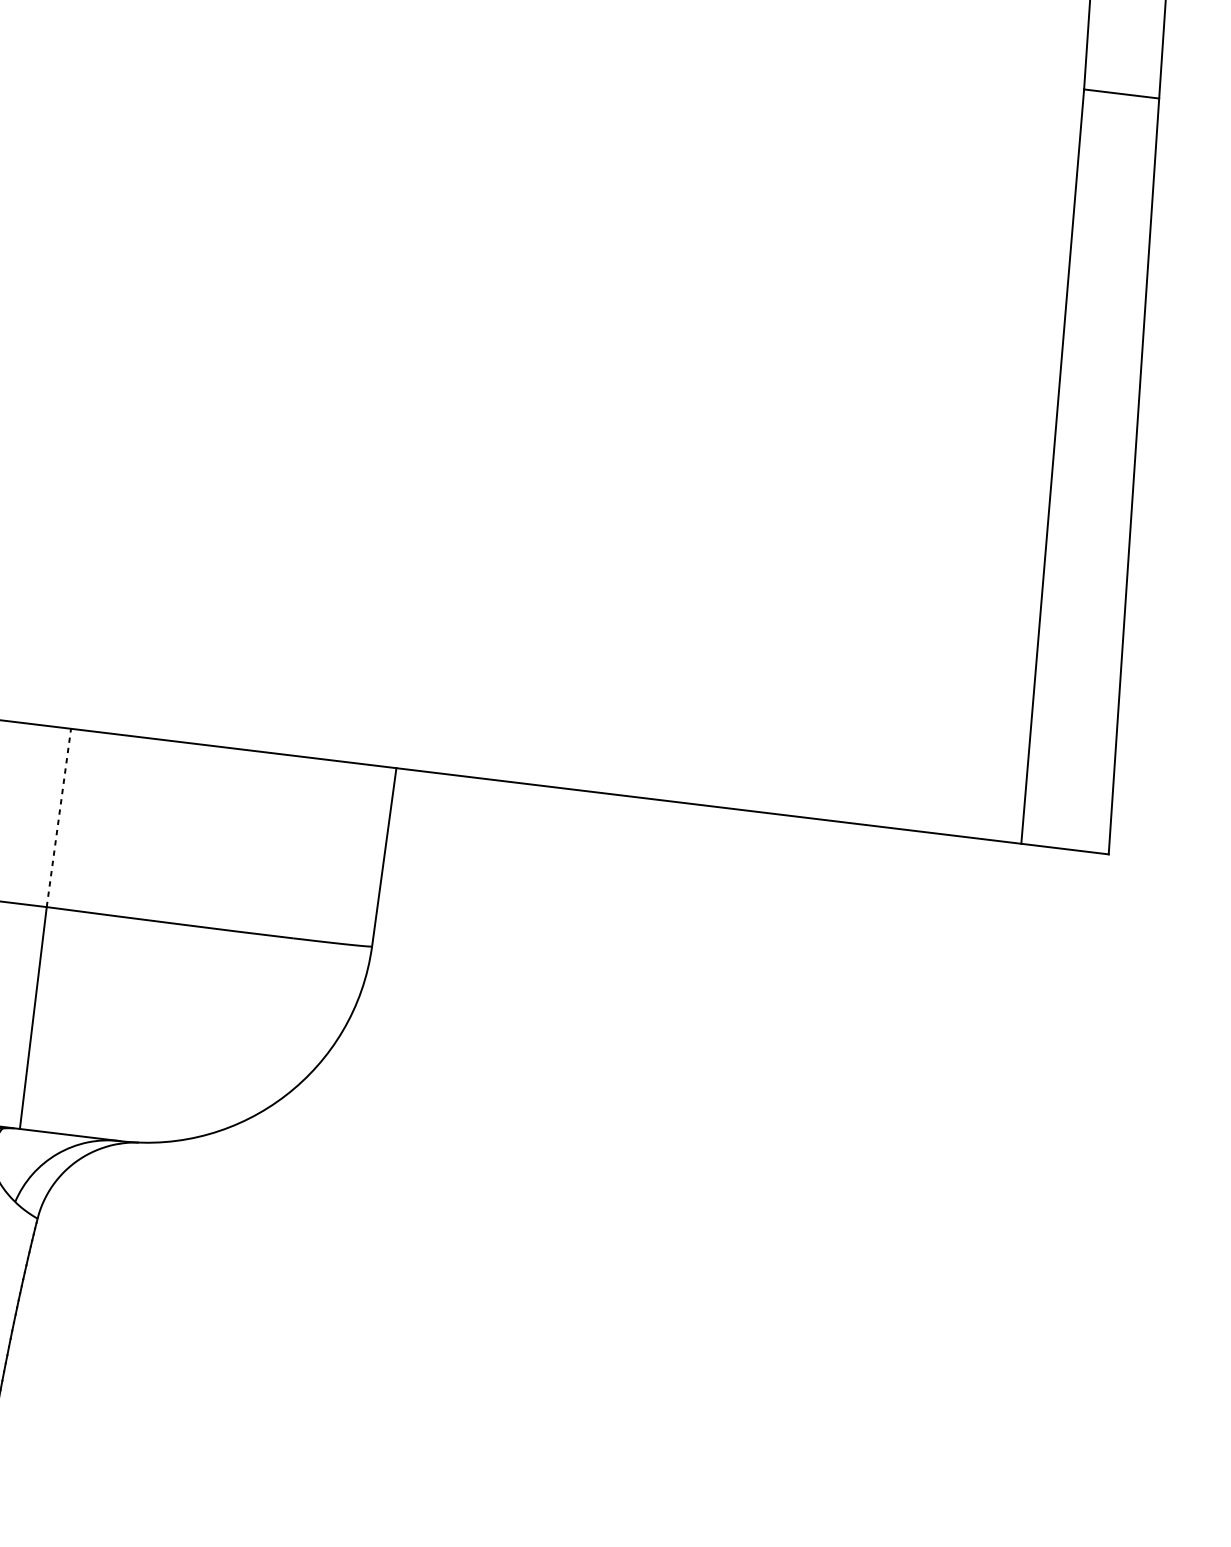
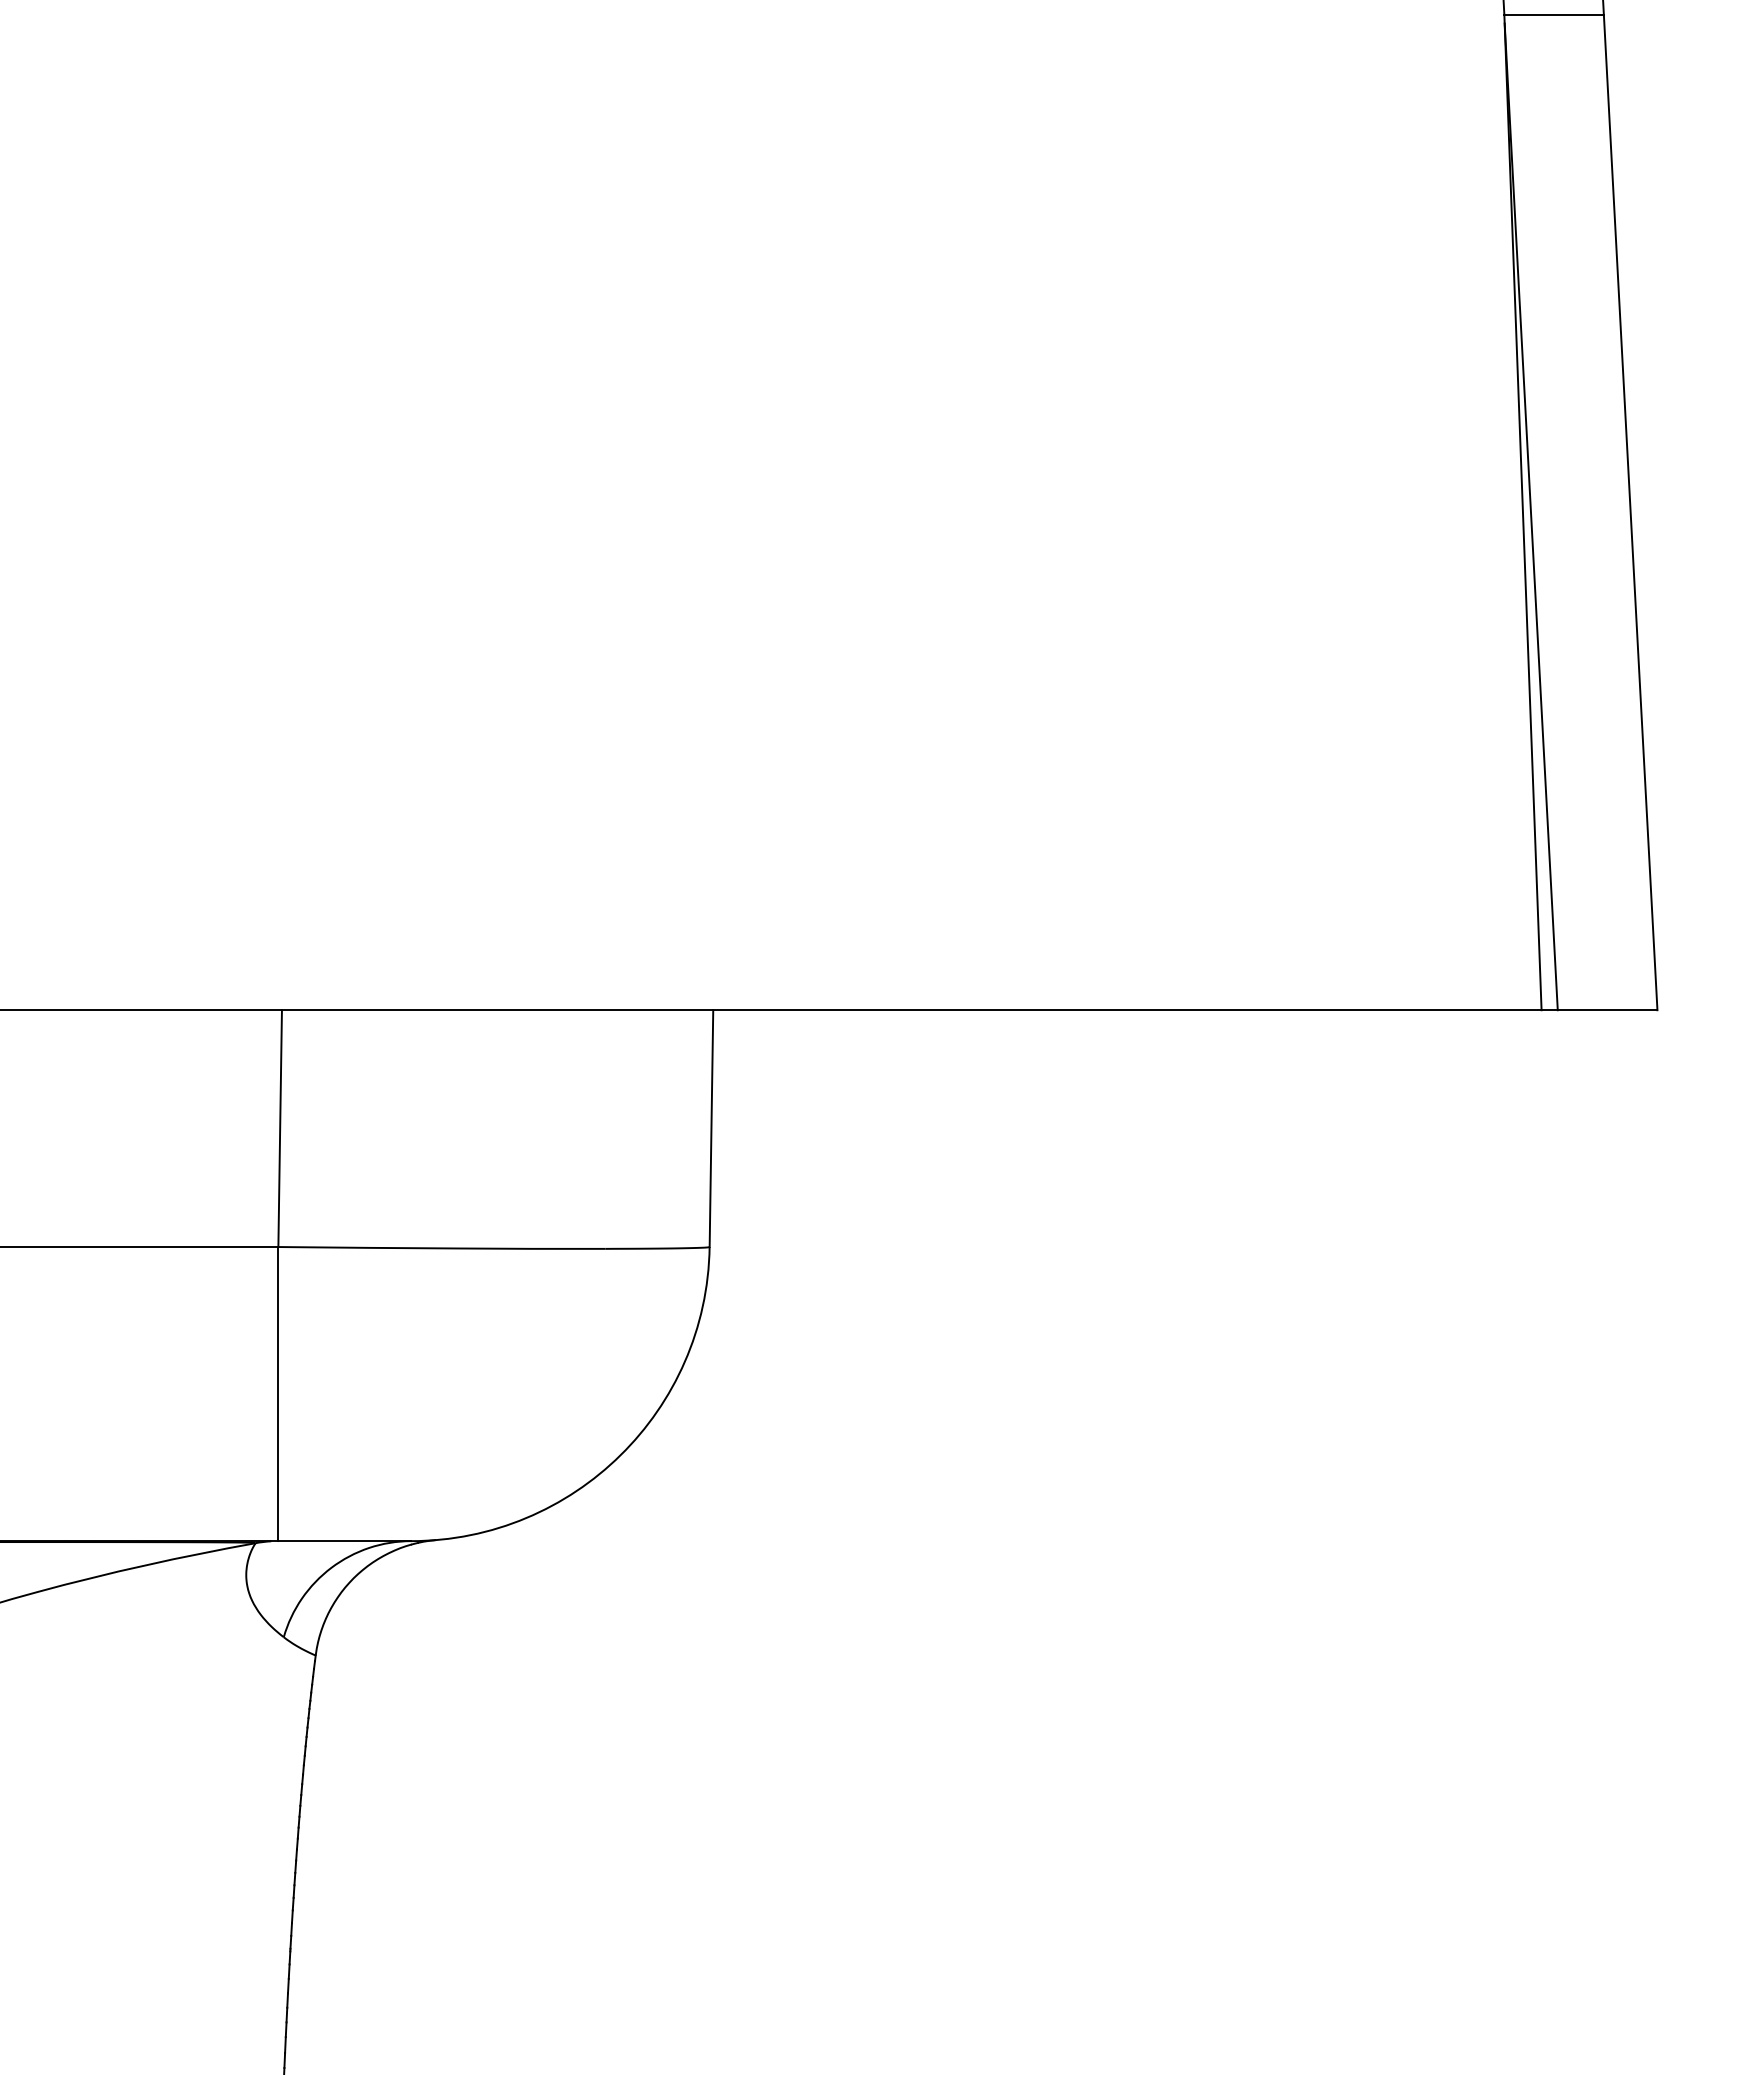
line: (1058, 470) -> (1530, 516), added
line: (59, 817) -> (280, 1128), dashed -> solid

